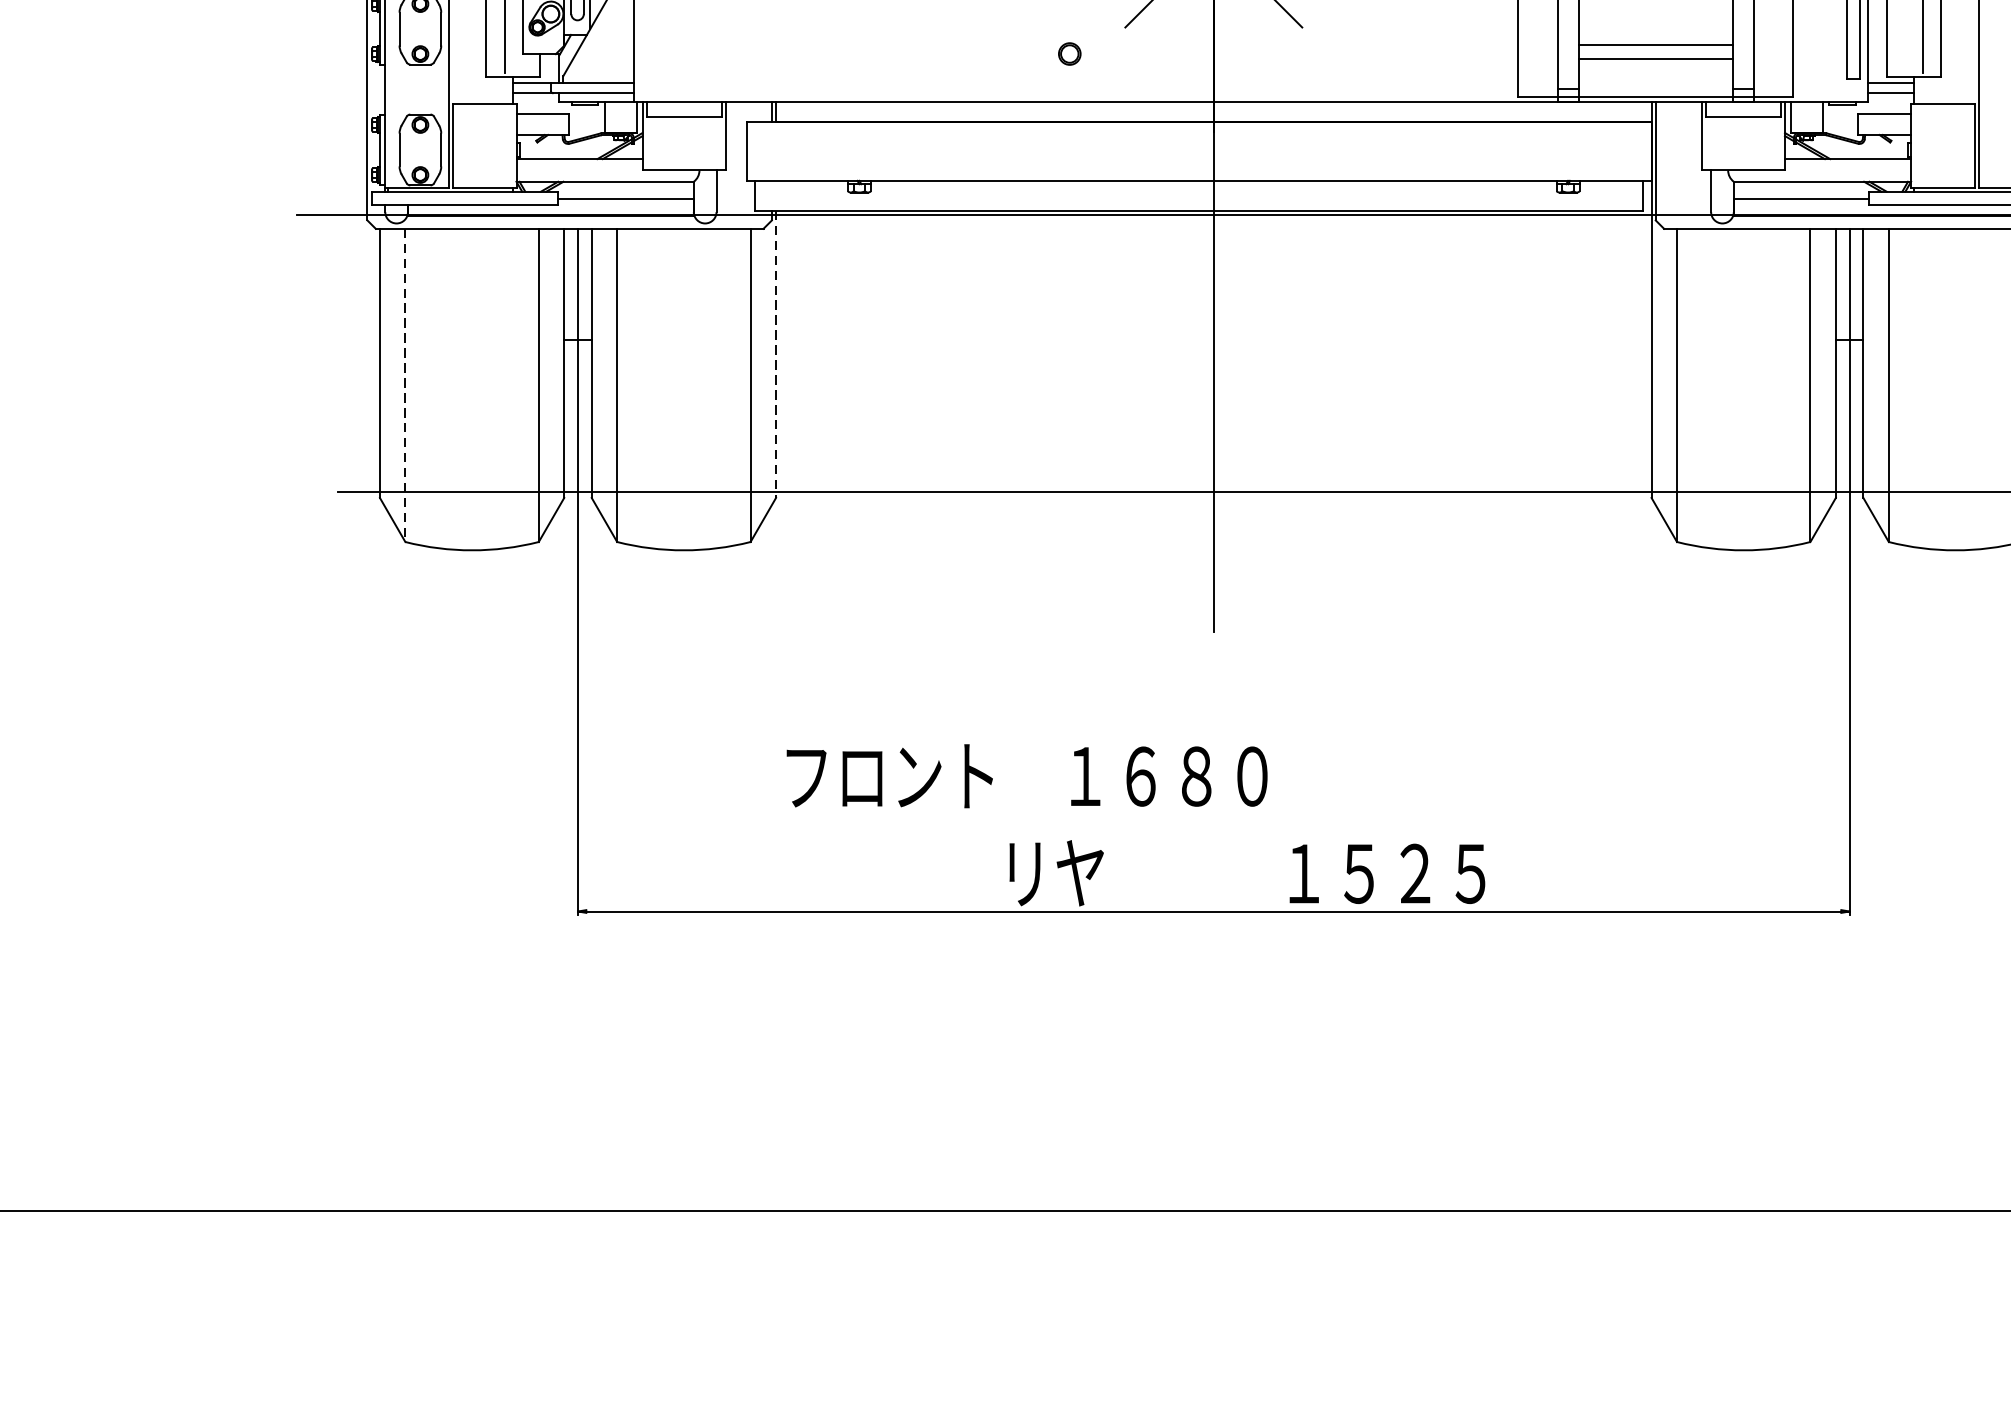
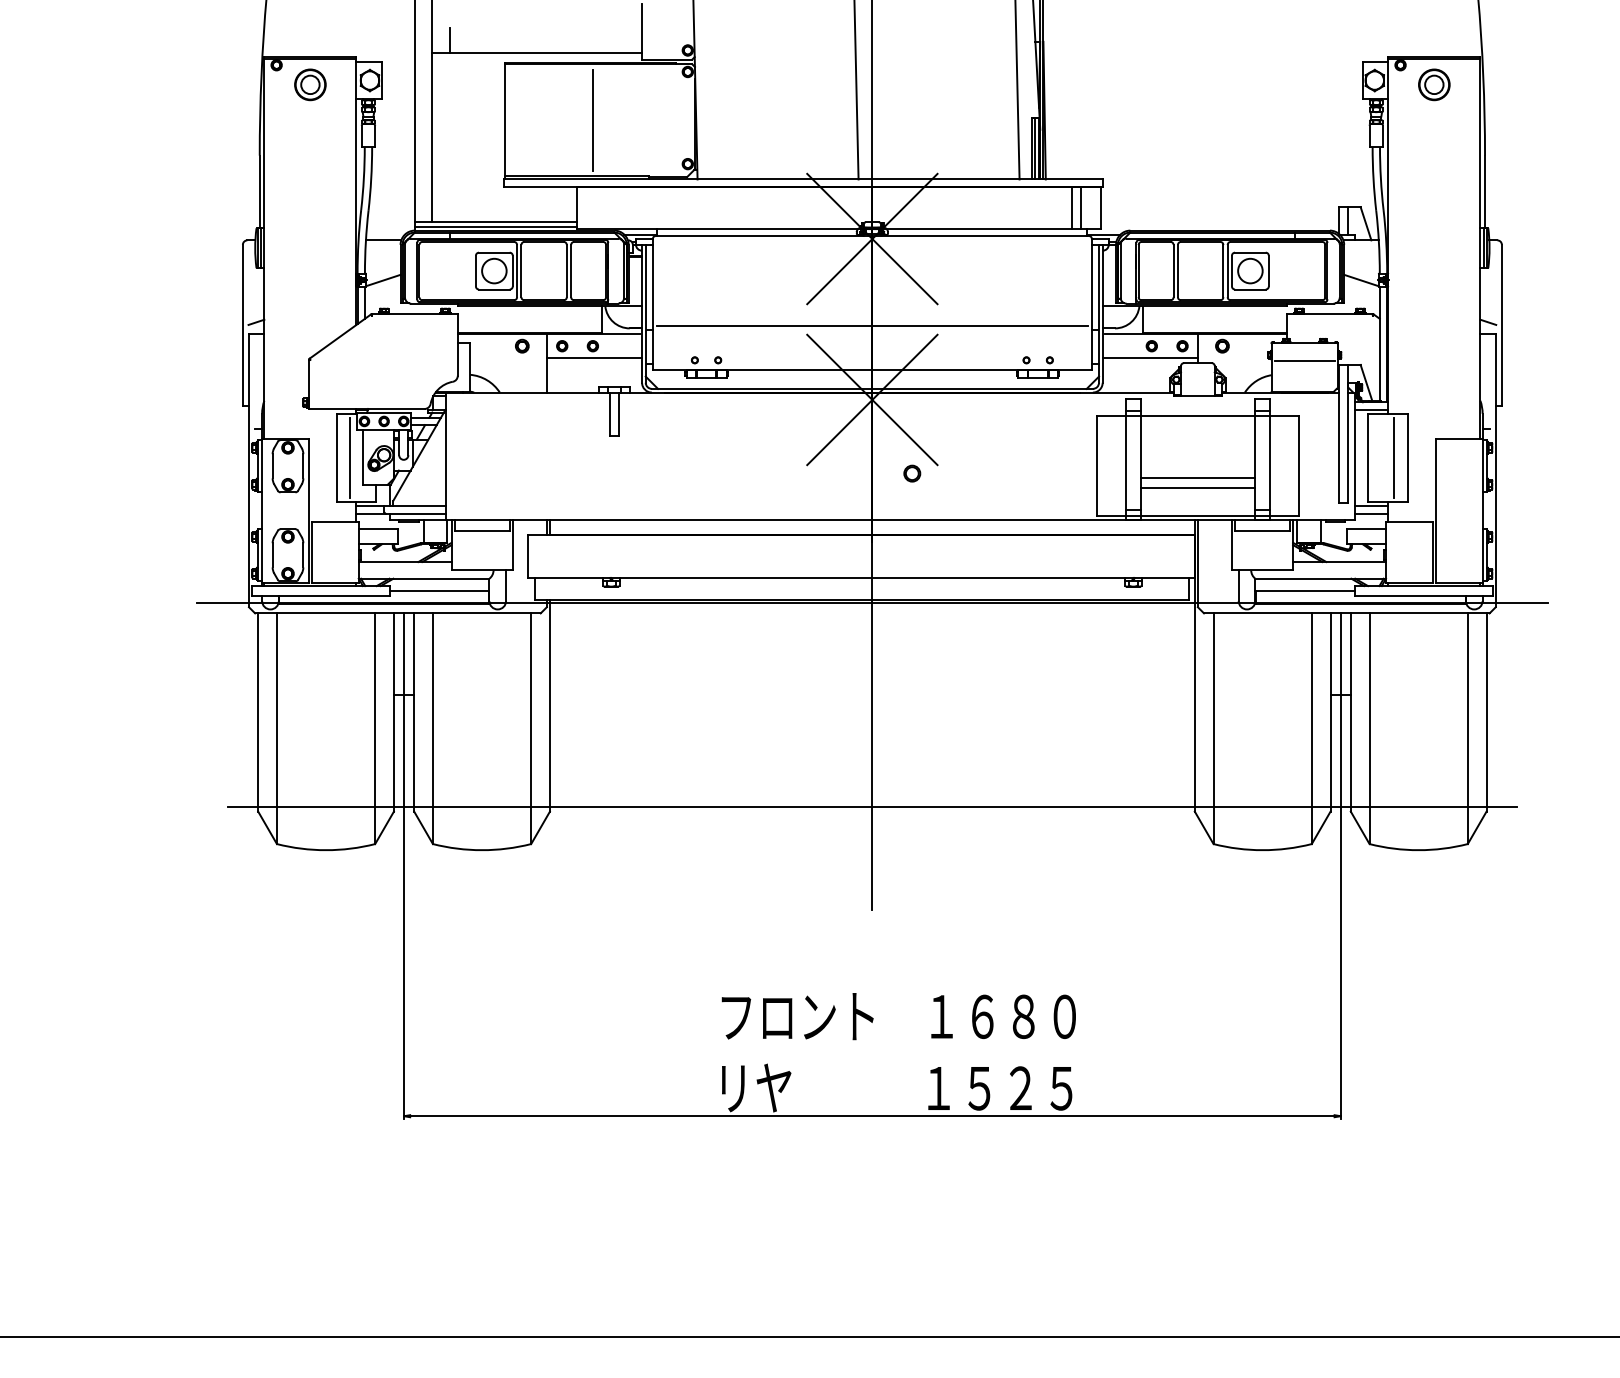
part: (1070, 53) -> (912, 473), moved
line: (775, 353) -> (549, 705), dashed -> solid
line: (404, 386) -> (276, 729), dashed -> solid
text: (1026, 776) -> (898, 1016), moved

